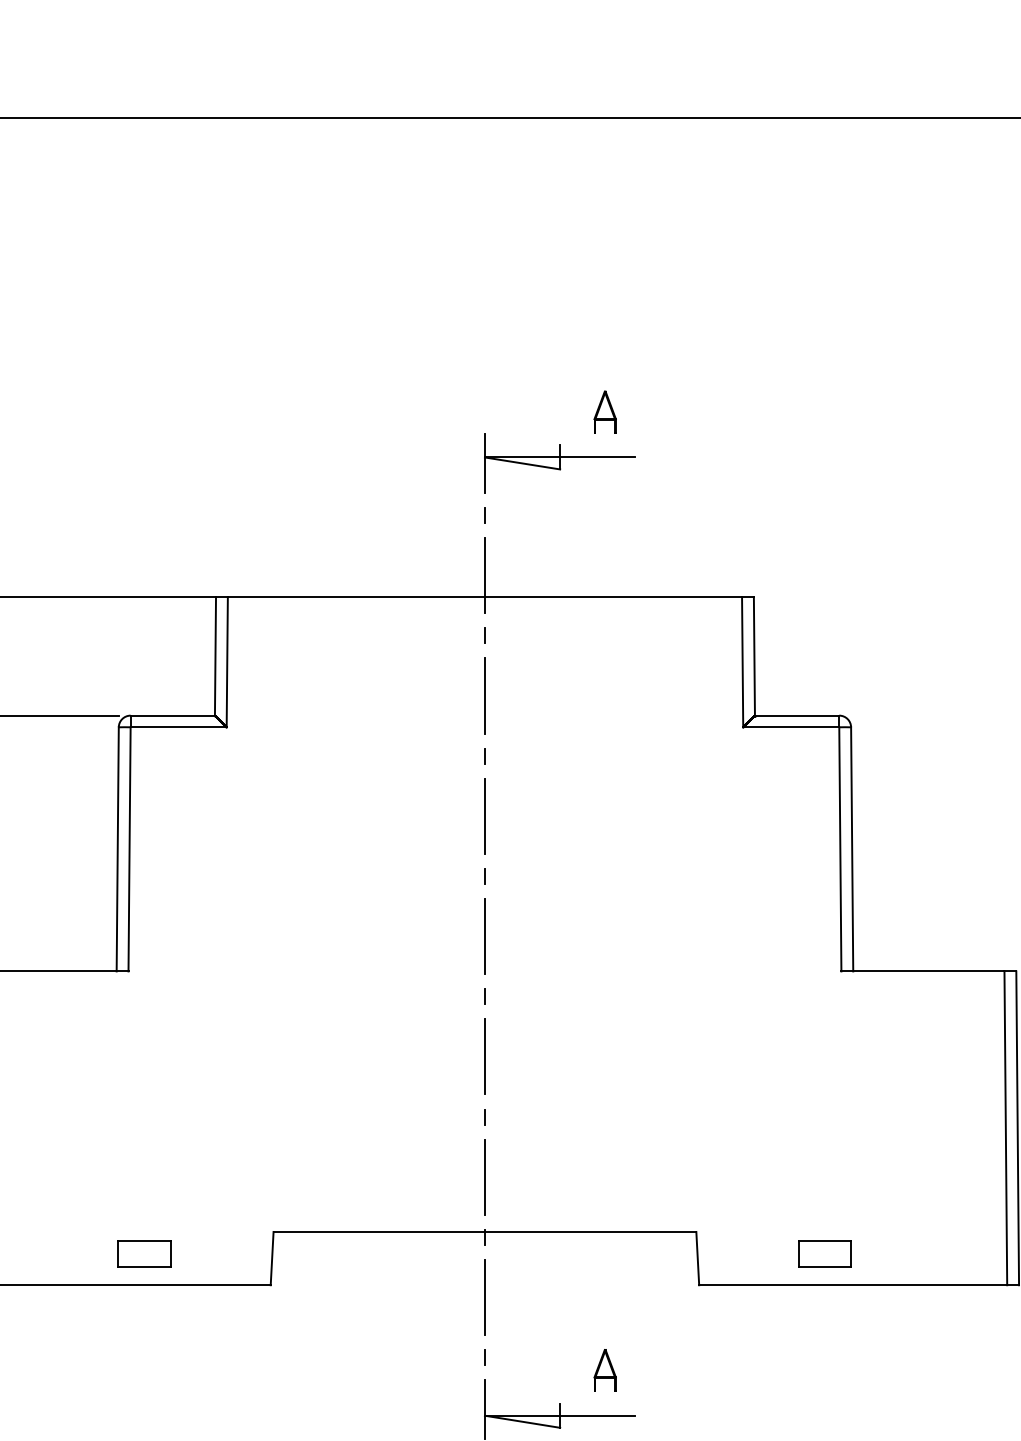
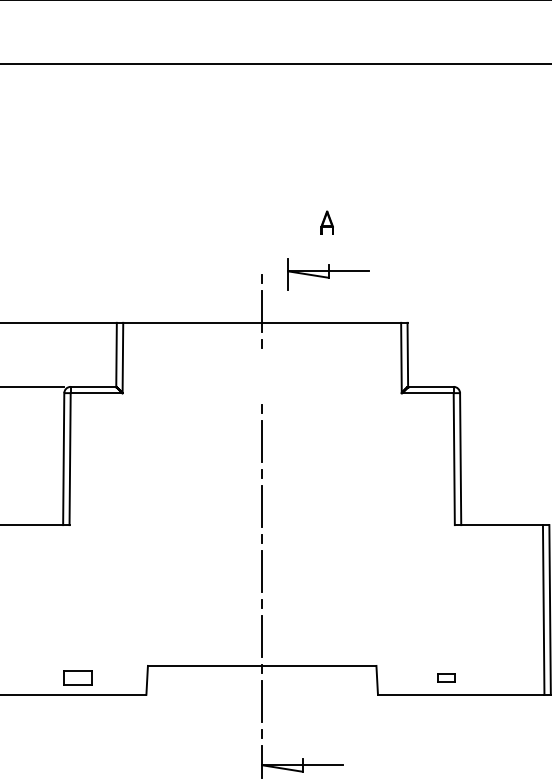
part: (559, 463) -> (328, 274), moved
line: (485, 694) -> (262, 375), removed
part: (824, 1253) -> (445, 677), size x0.6
part: (603, 1369) -> (326, 740), removed

